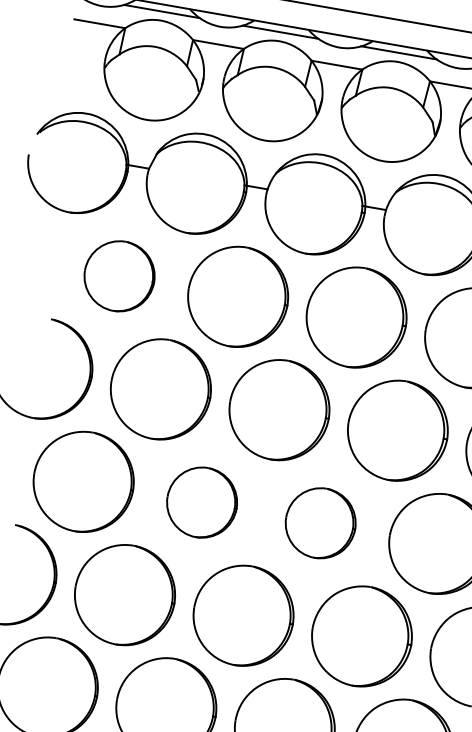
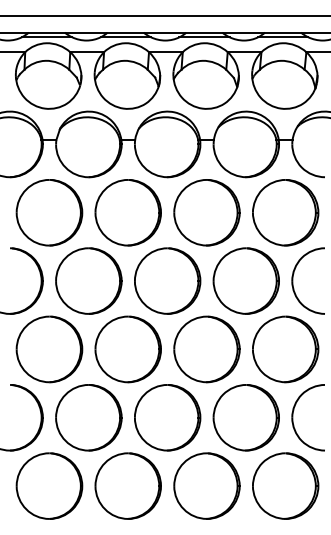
part: (119, 275) -> (49, 212), size x1.43
part: (201, 502) -> (127, 349), size x1.43
part: (319, 523) -> (206, 349), size x1.43

